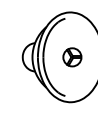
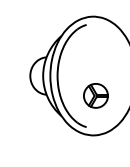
part: (72, 57) -> (96, 96), moved

